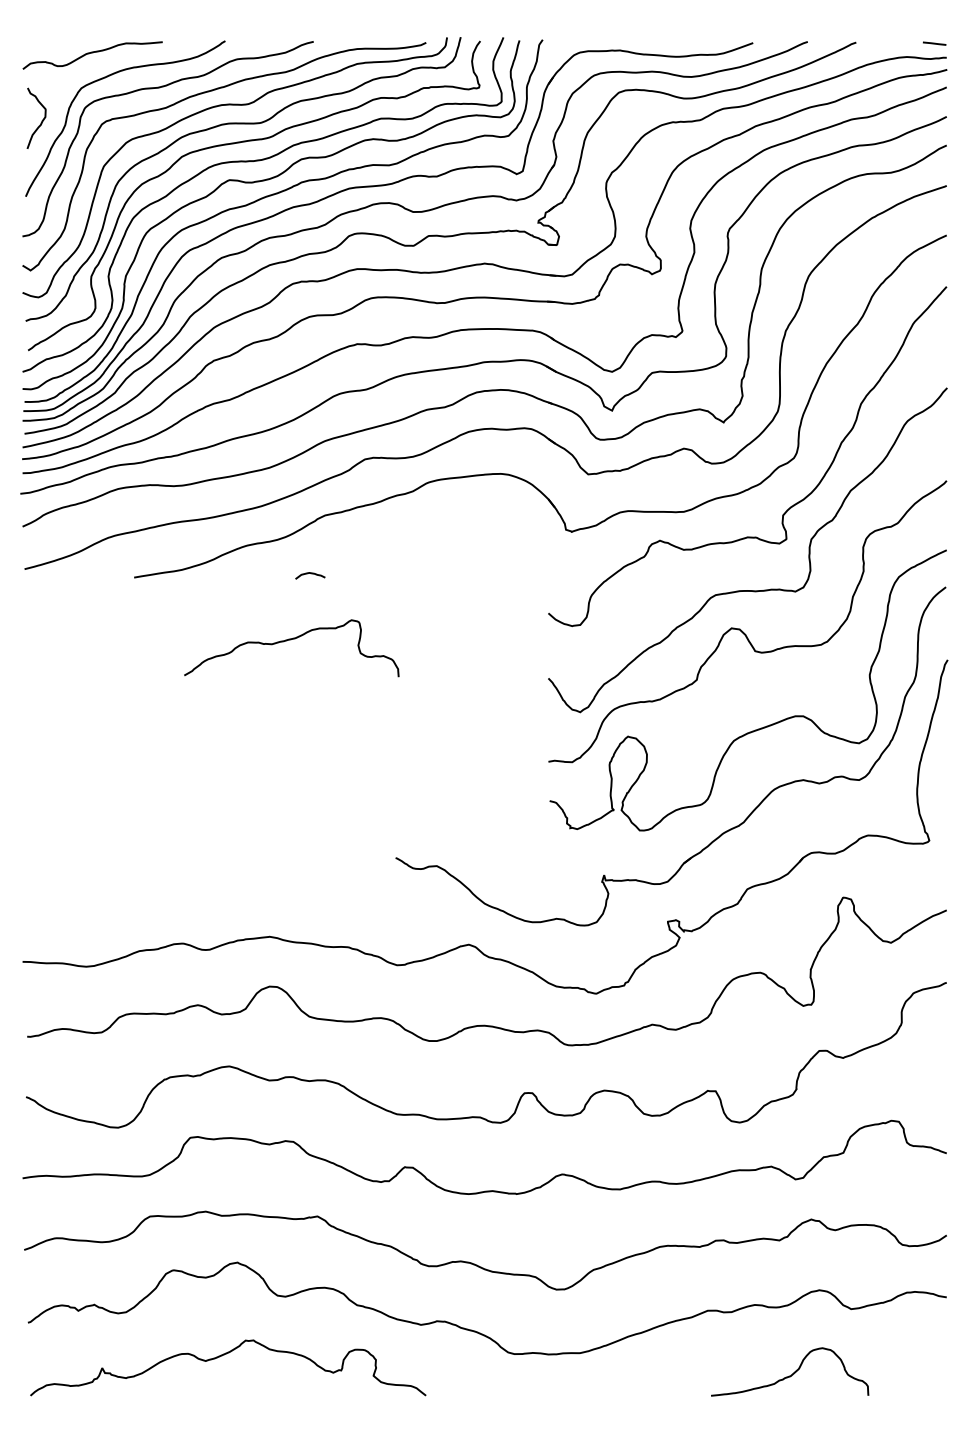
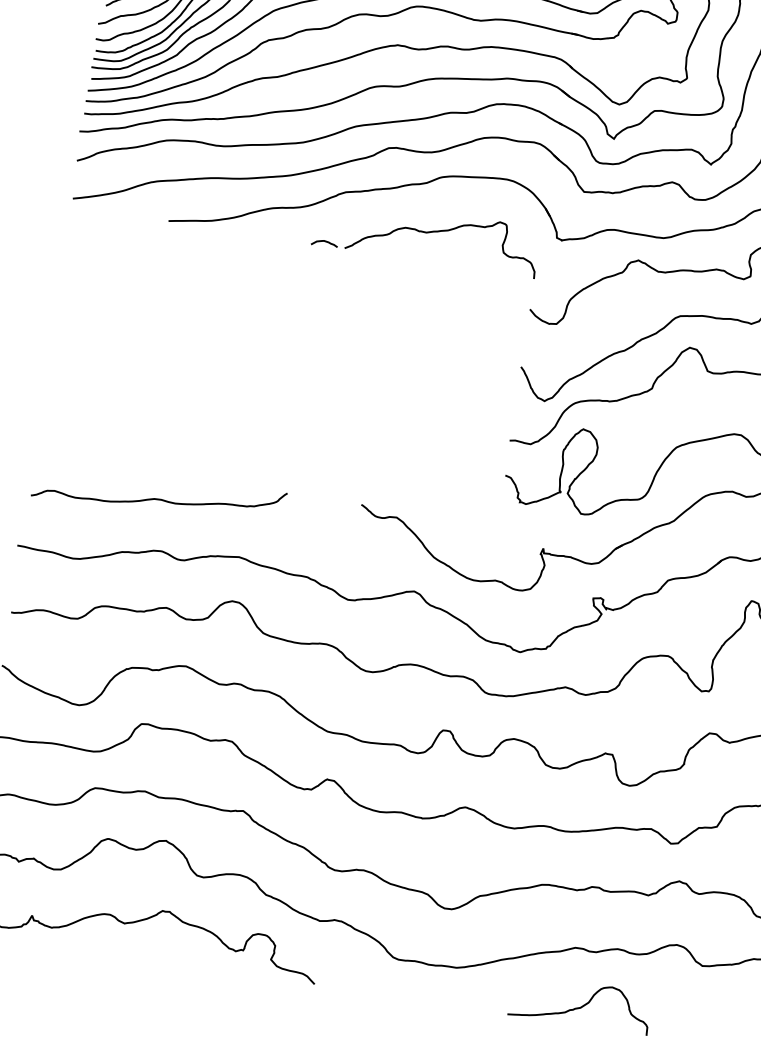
curve: (290, 640) -> (443, 231), moved
curve: (171, 885) -> (159, 498), added
curve: (792, 1373) -> (582, 1005), moved

